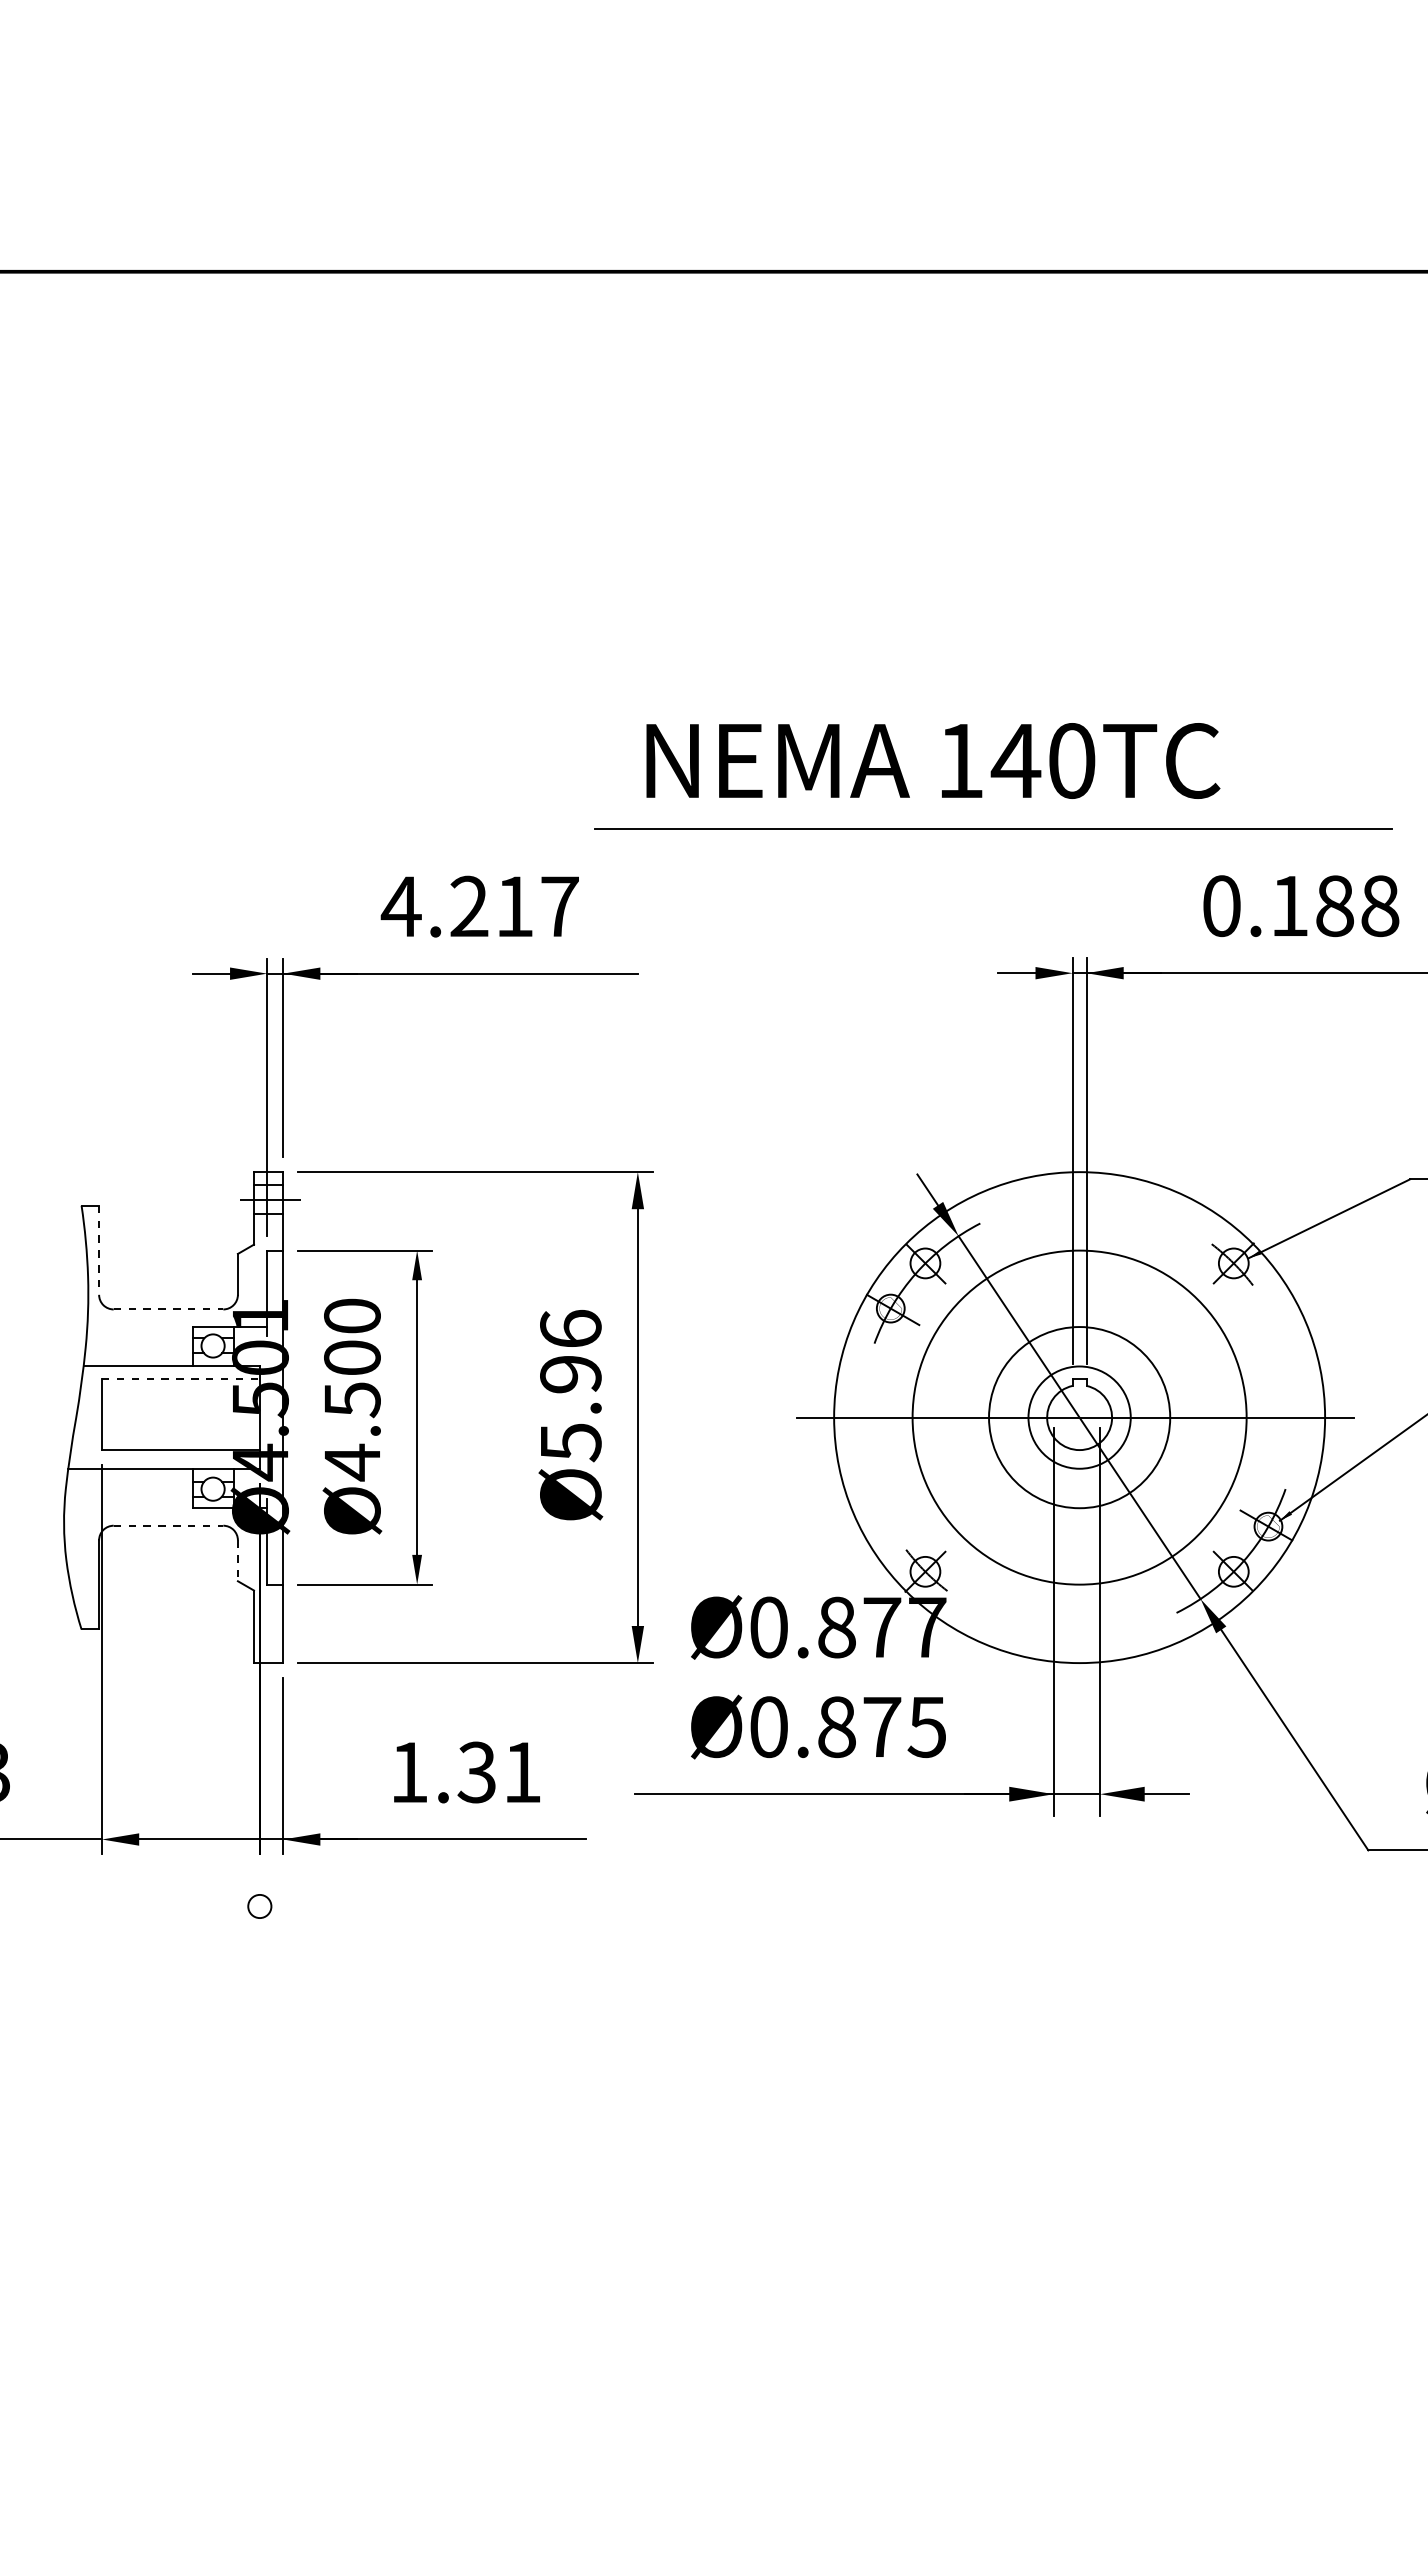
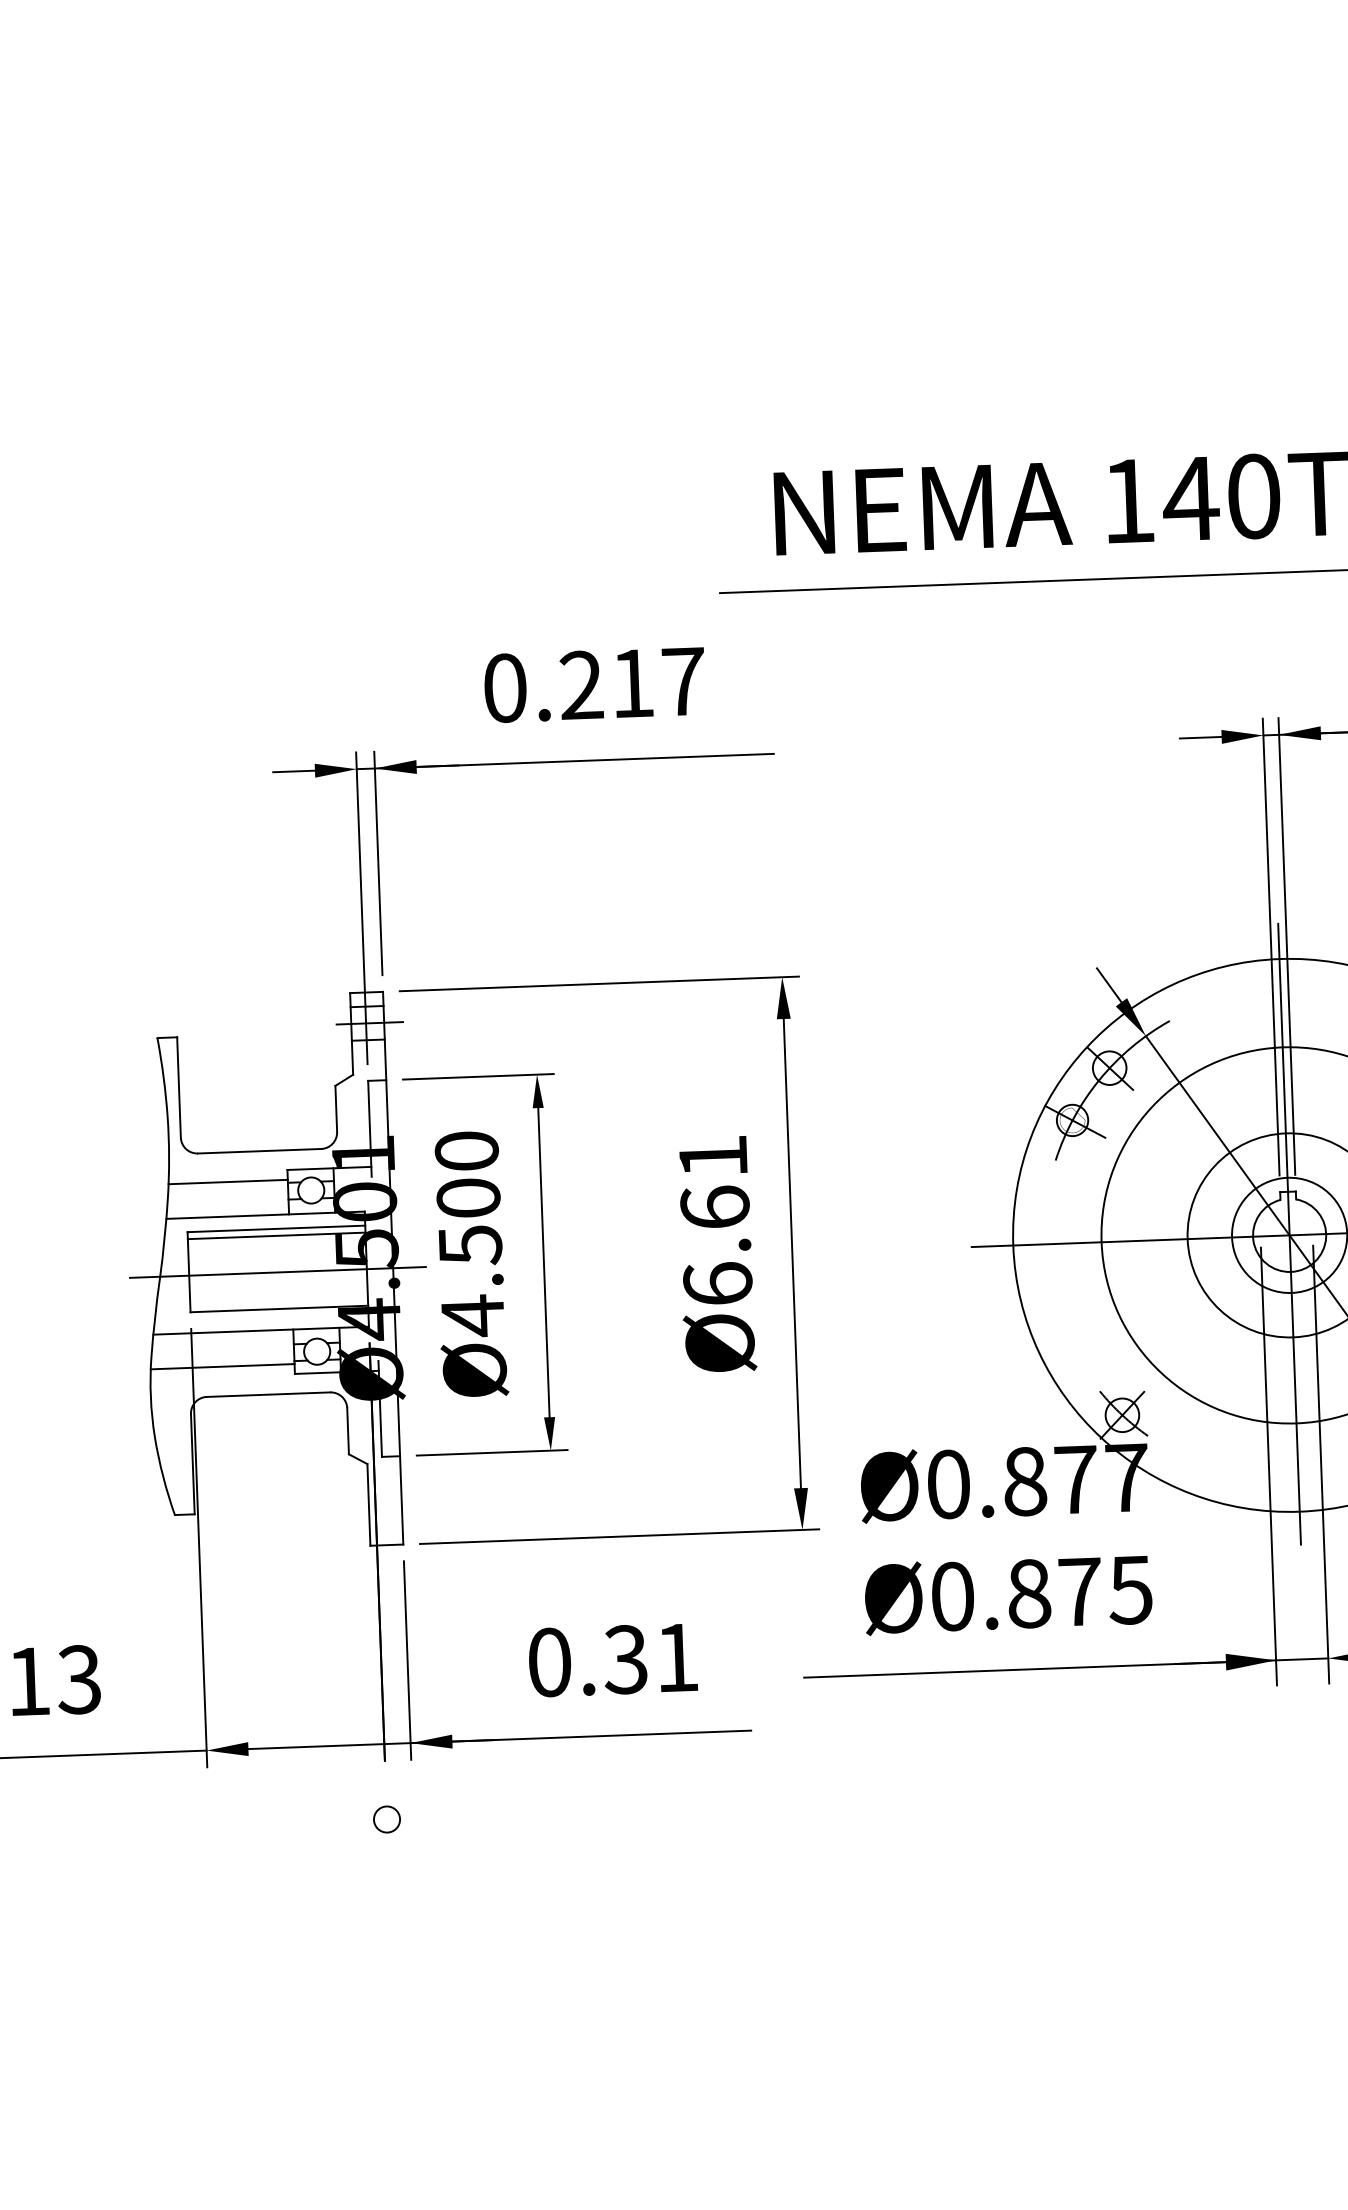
text: (400, 906) -> (504, 688), 4.217 -> 0.217
line: (99, 1250) -> (179, 1087), dashed -> solid
line: (168, 1309) -> (259, 1151), dashed -> solid
line: (139, 1335) -> (227, 1181), added
line: (180, 1378) -> (275, 1228), dashed -> solid
line: (180, 1385) -> (276, 1236), added
text: (570, 1385) -> (715, 1220), 5.96 -> 6.61
line: (1079, 1416) -> (1289, 1234), added
line: (180, 1417) -> (277, 1272), added
line: (128, 1499) -> (222, 1366), added
line: (168, 1525) -> (268, 1394), dashed -> solid
line: (237, 1561) -> (347, 1432), dashed -> solid
text: (409, 1772) -> (549, 1662), 1.31 -> 0.31

